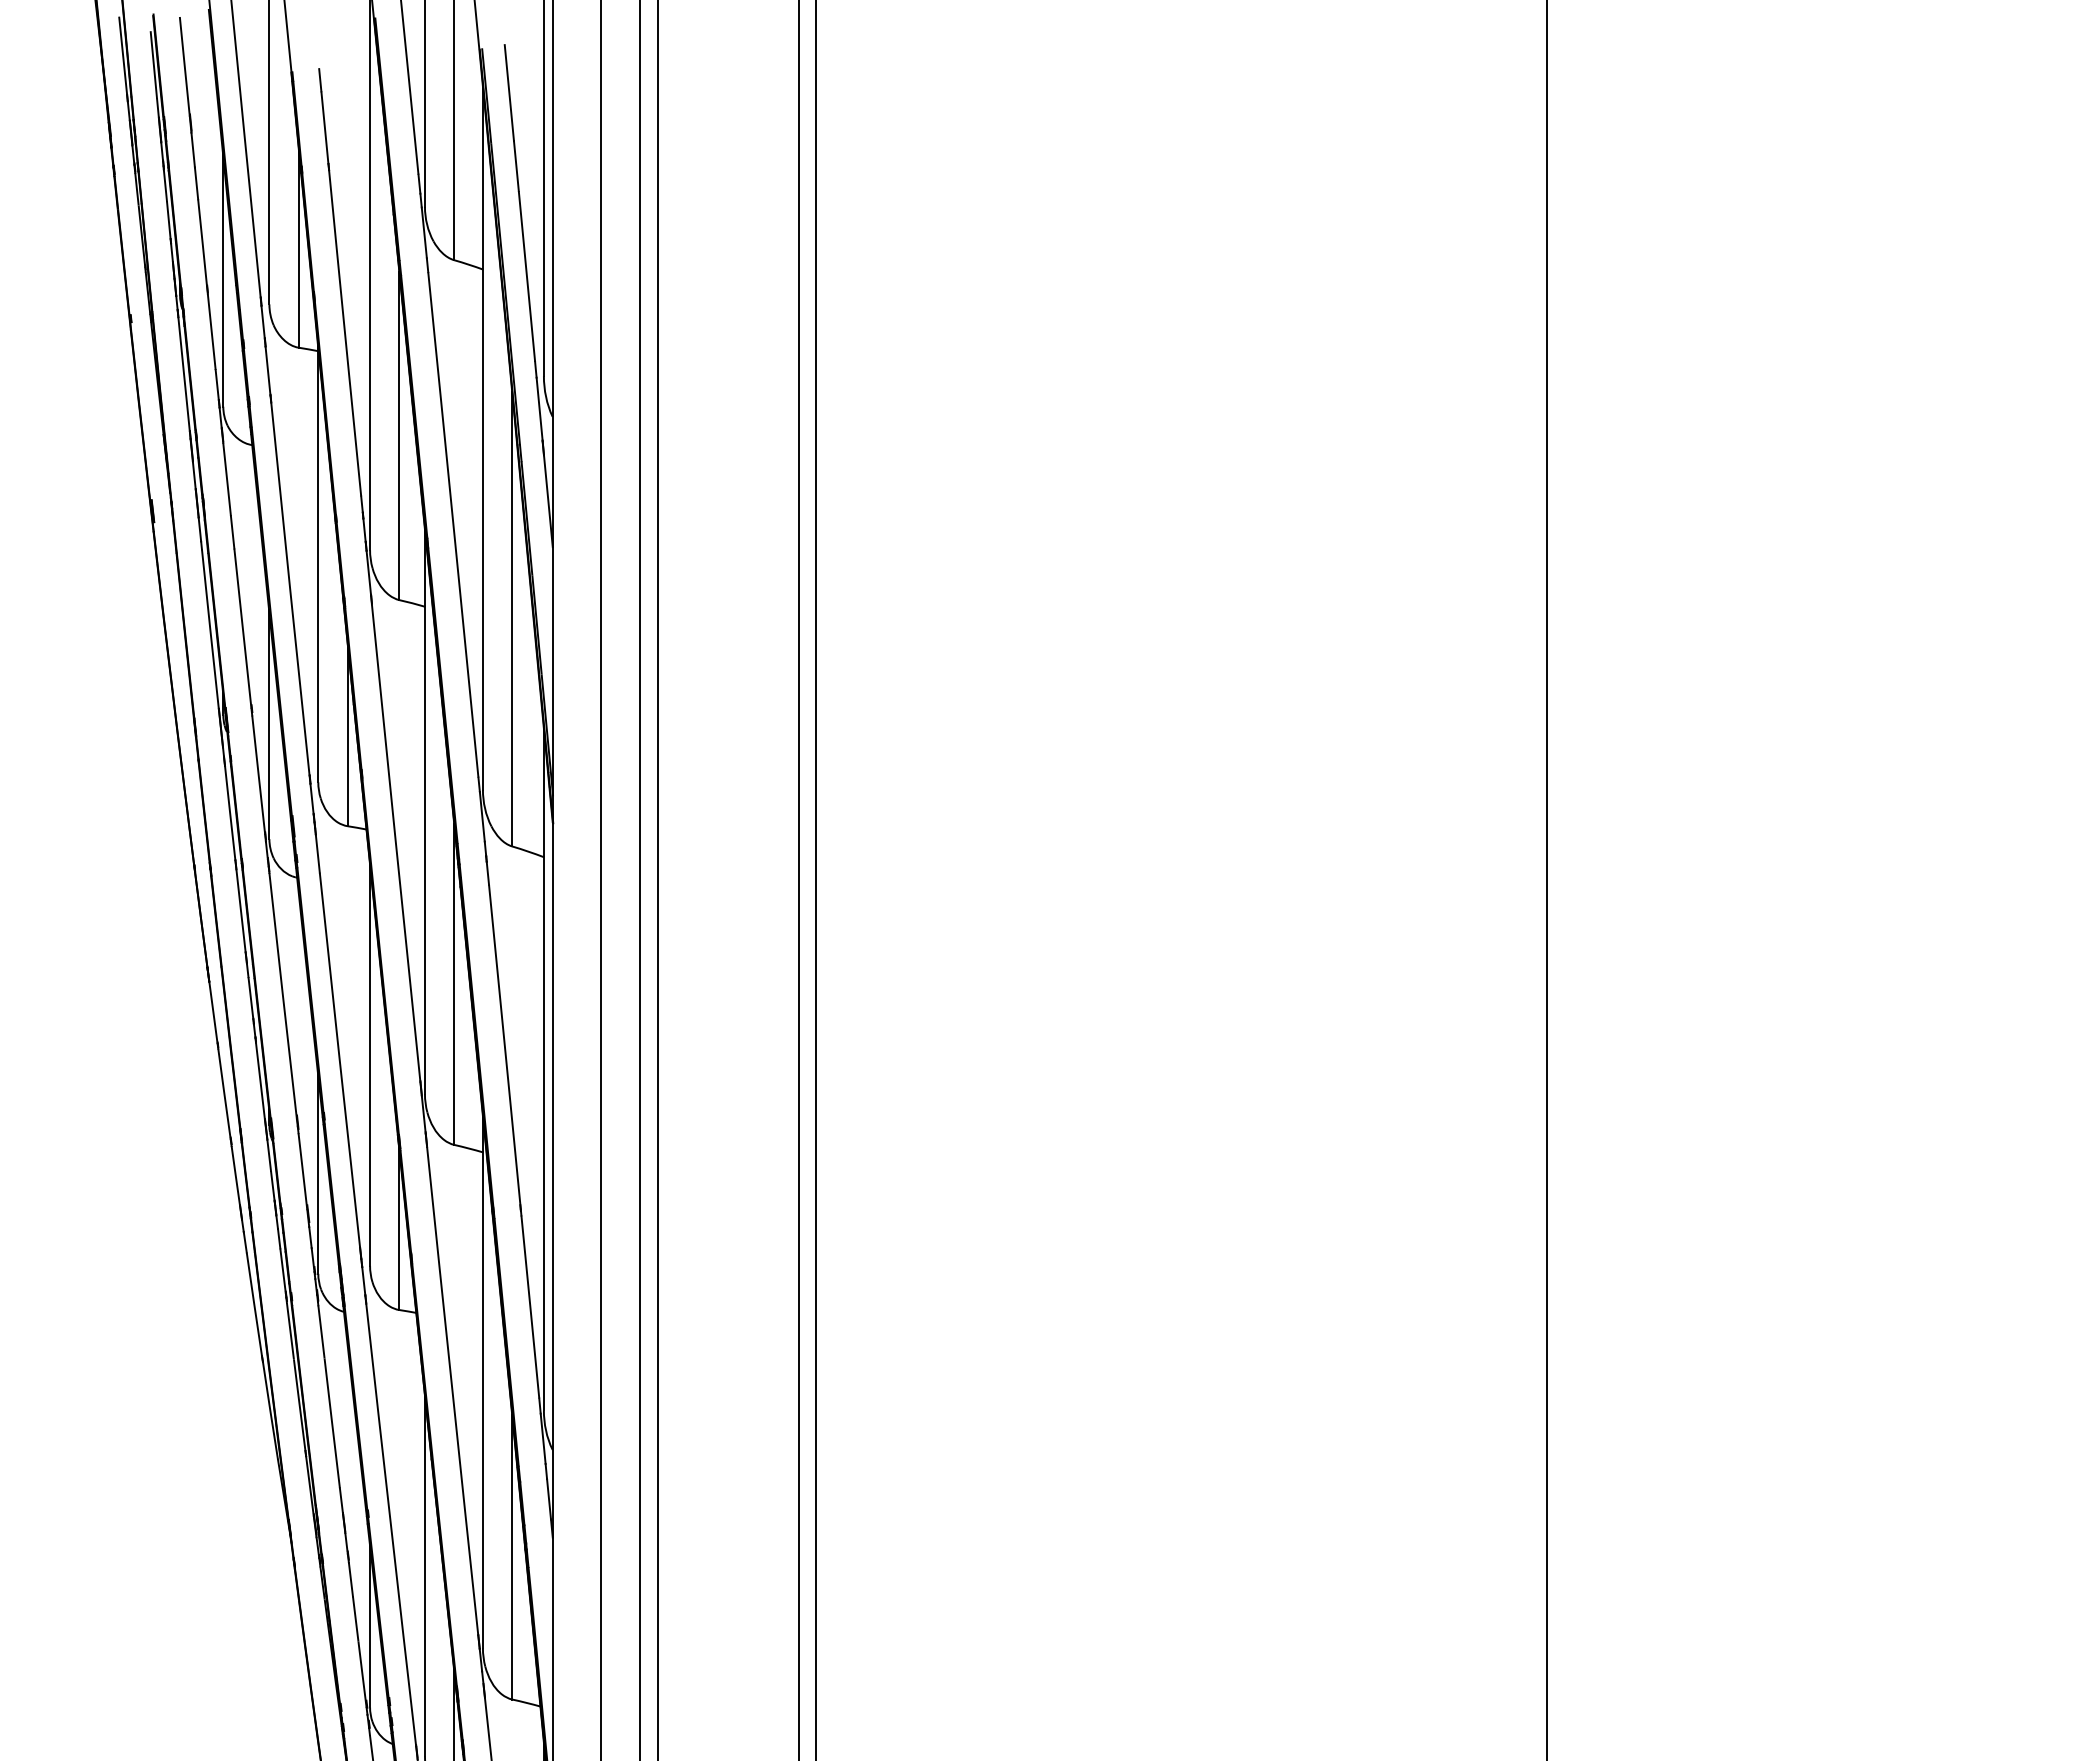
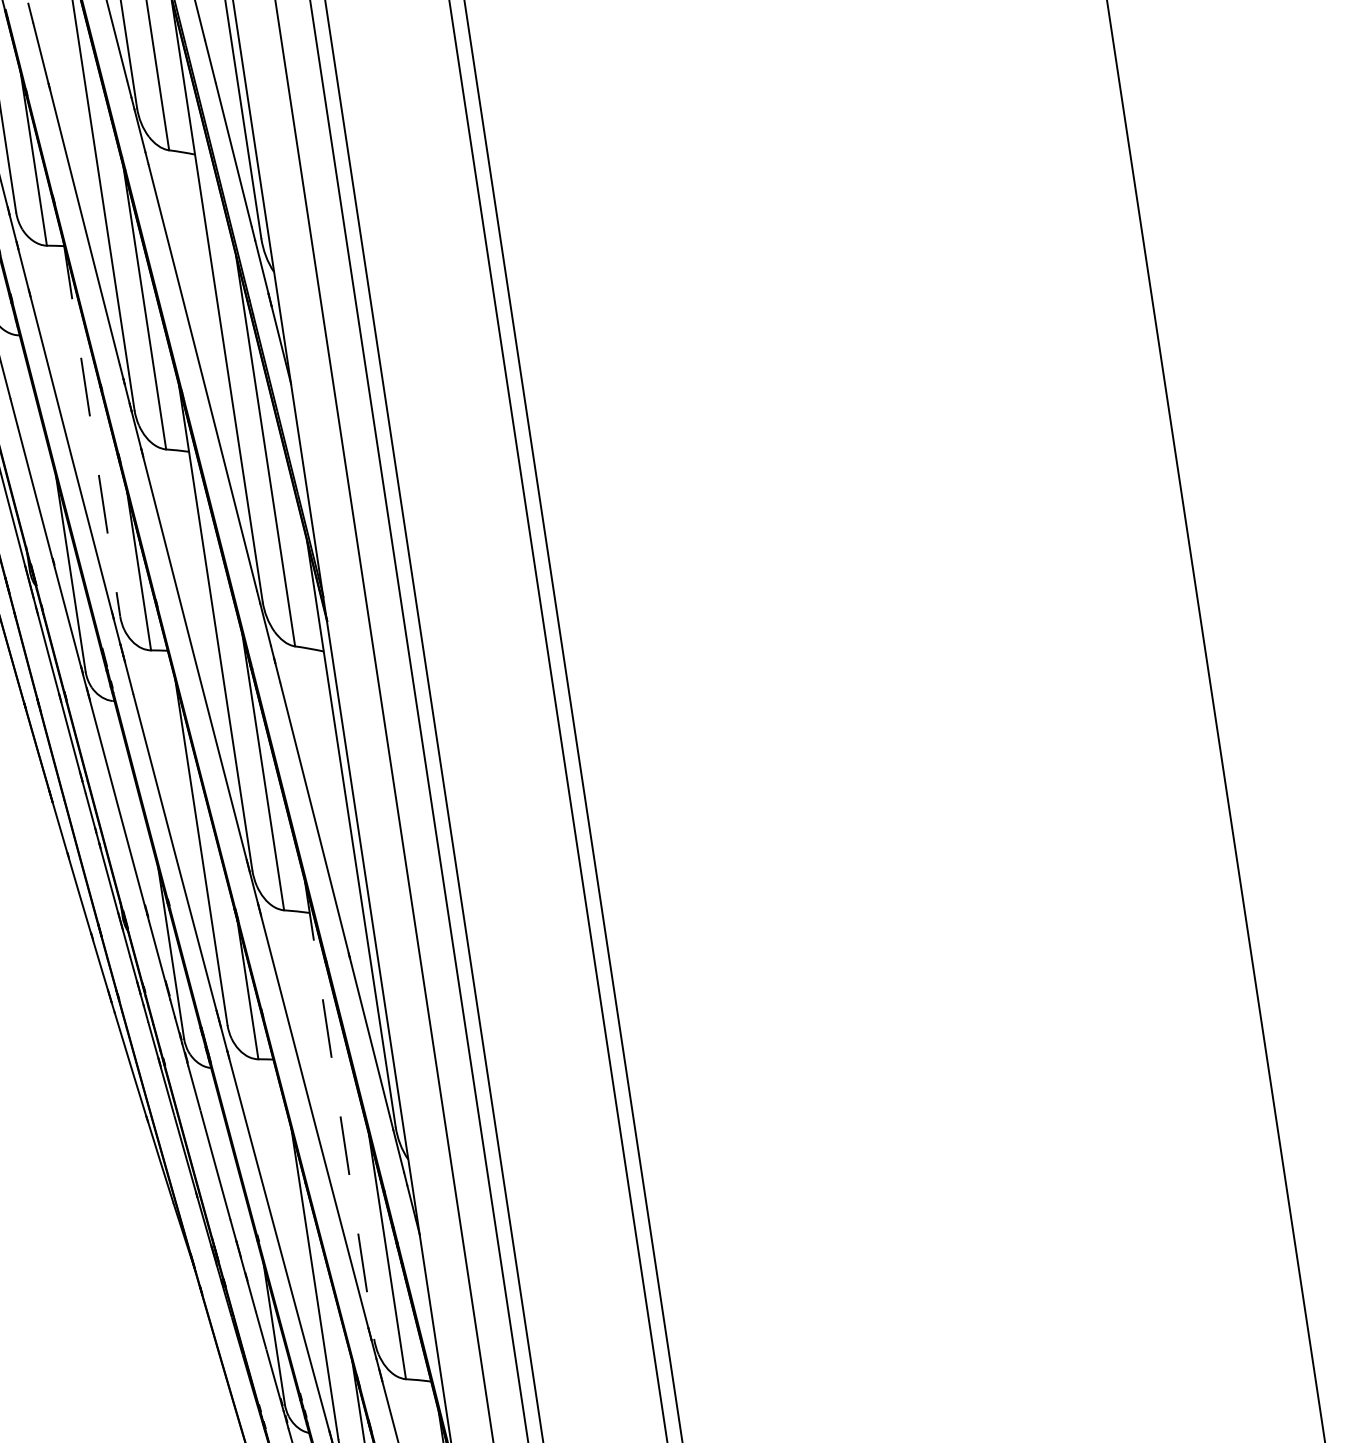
line: (318, 563) -> (91, 428), solid -> dashed
line: (482, 1382) -> (339, 1110), solid -> dashed

